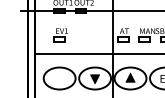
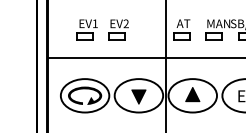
part: (81, 35) -> (118, 30), added
fill: (59, 78) -> (84, 95), added

